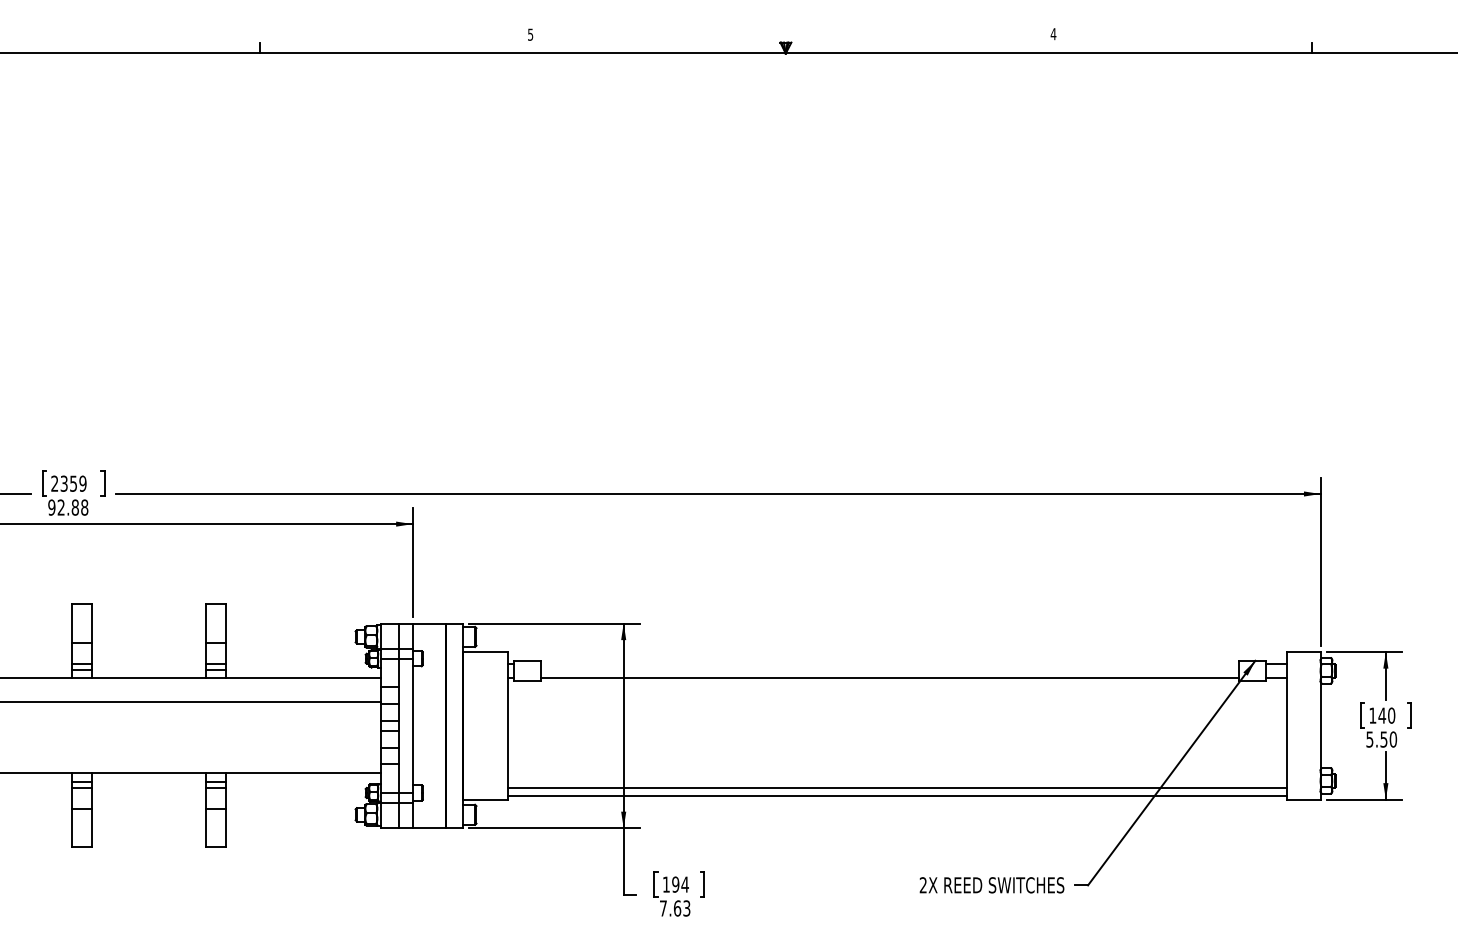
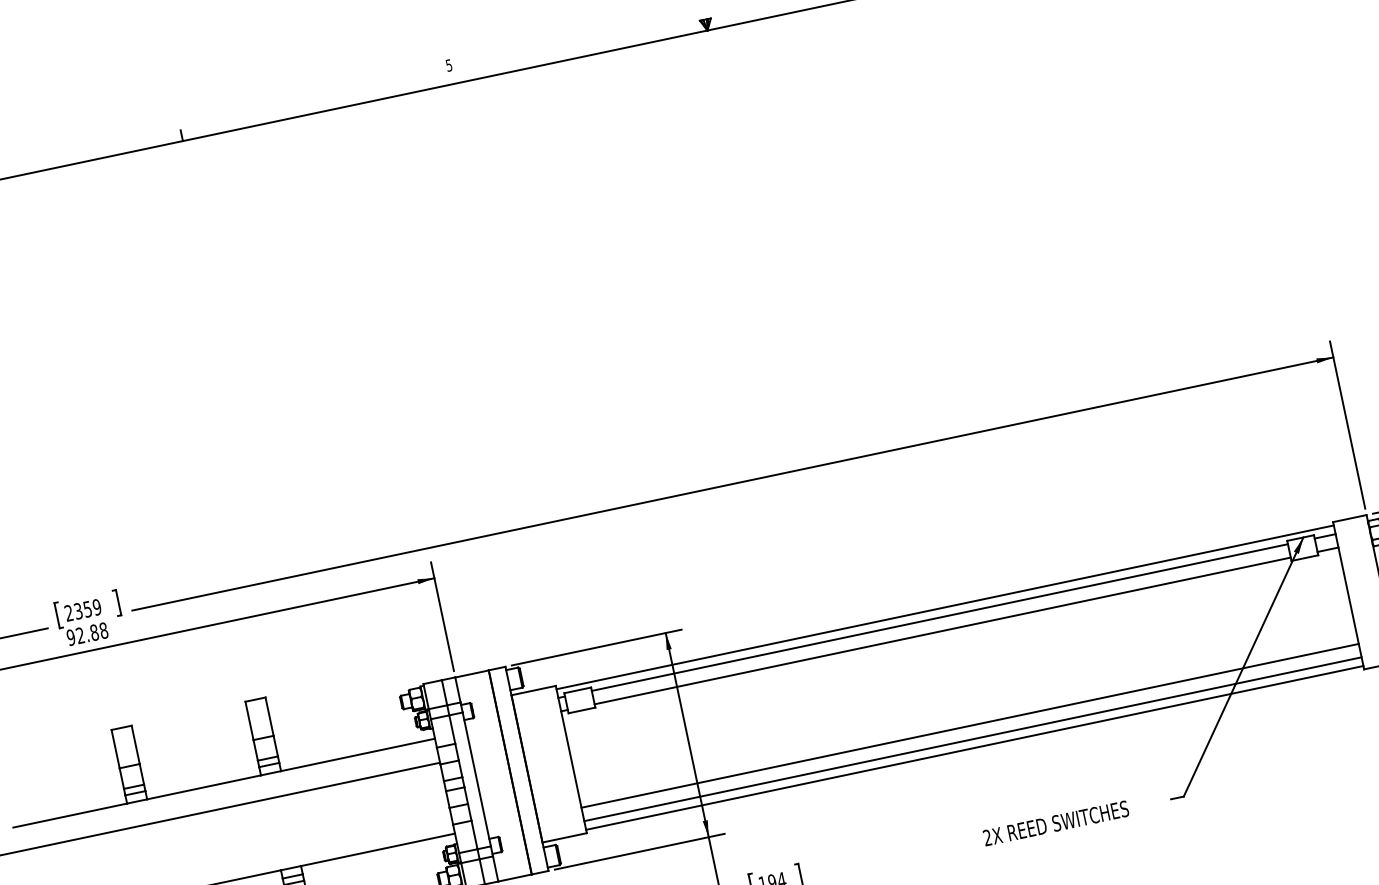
line: (896, 655) -> (944, 607), added
line: (890, 664) -> (940, 617), added
line: (896, 774) -> (969, 726), added
text: (991, 885) -> (1055, 823), moved

